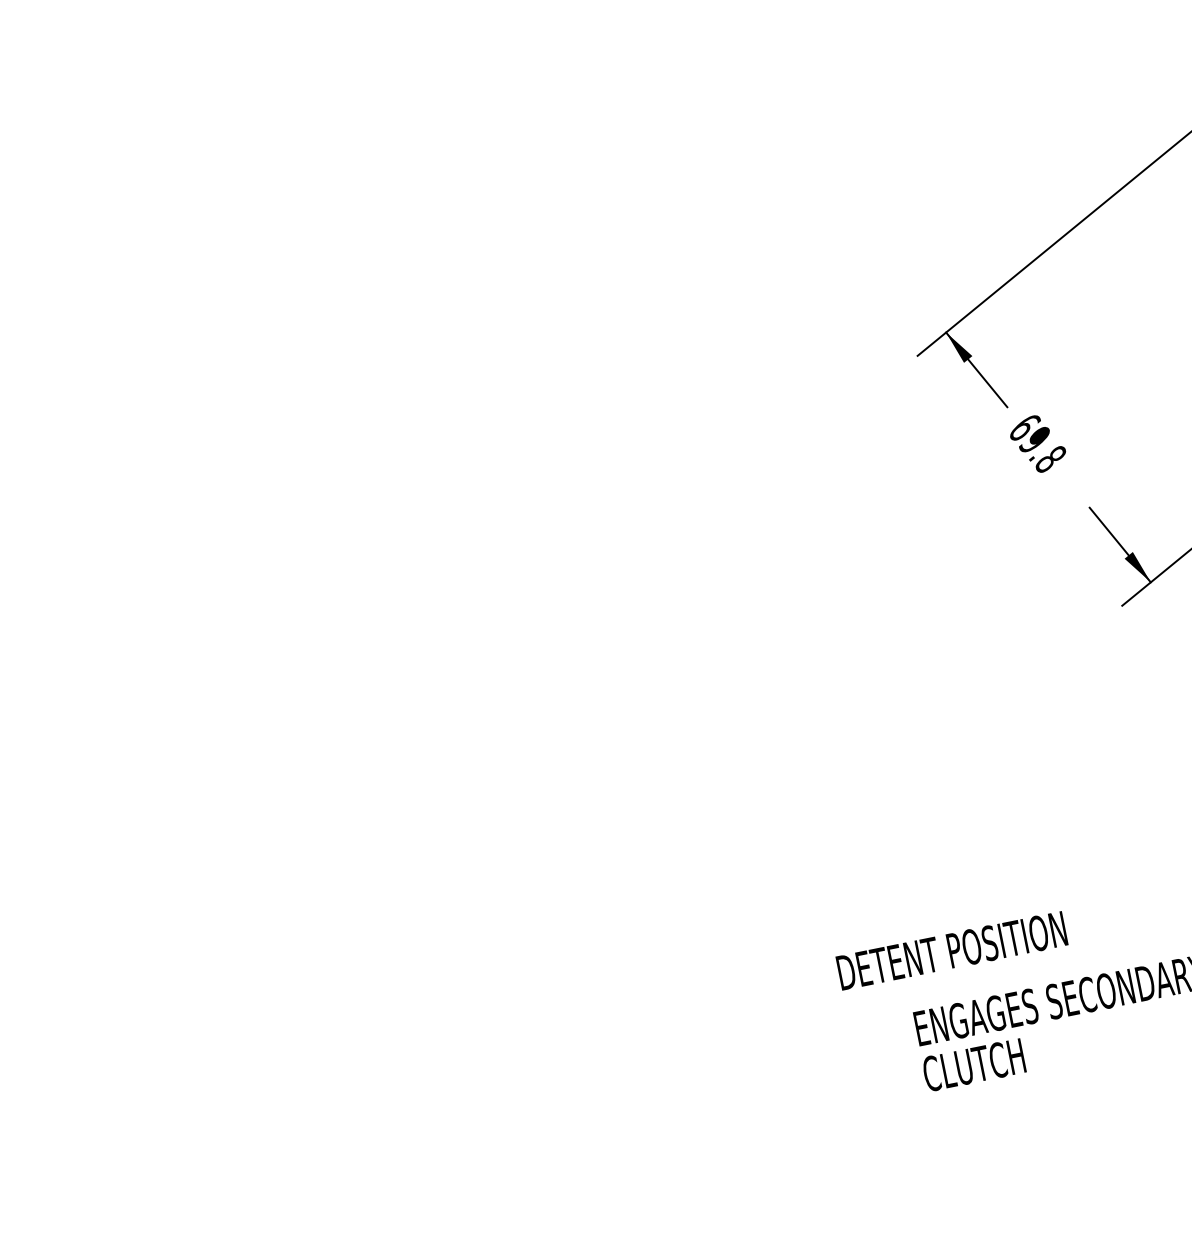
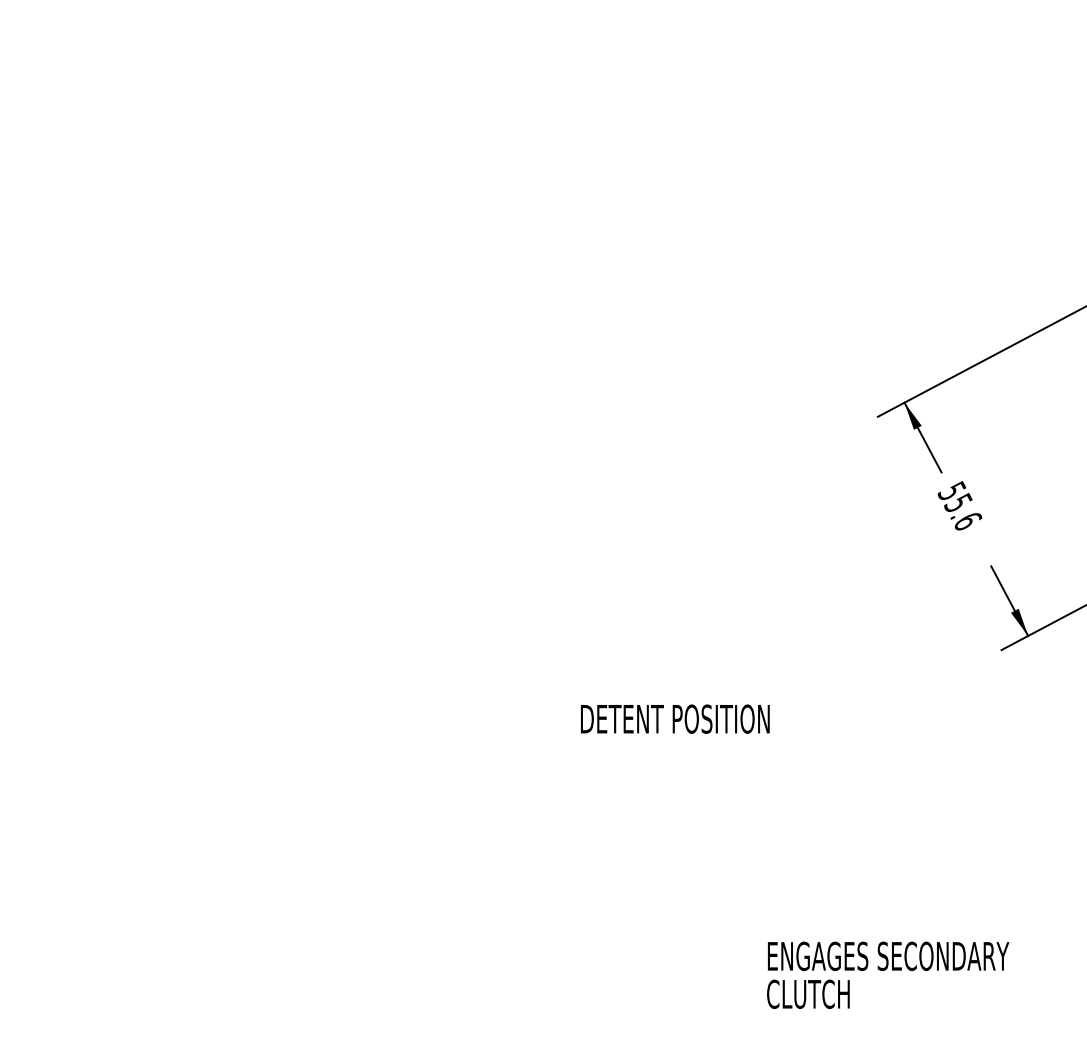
text: (1036, 442) -> (959, 505), 69.8 -> 55.6
text: (952, 950) -> (675, 718), moved

